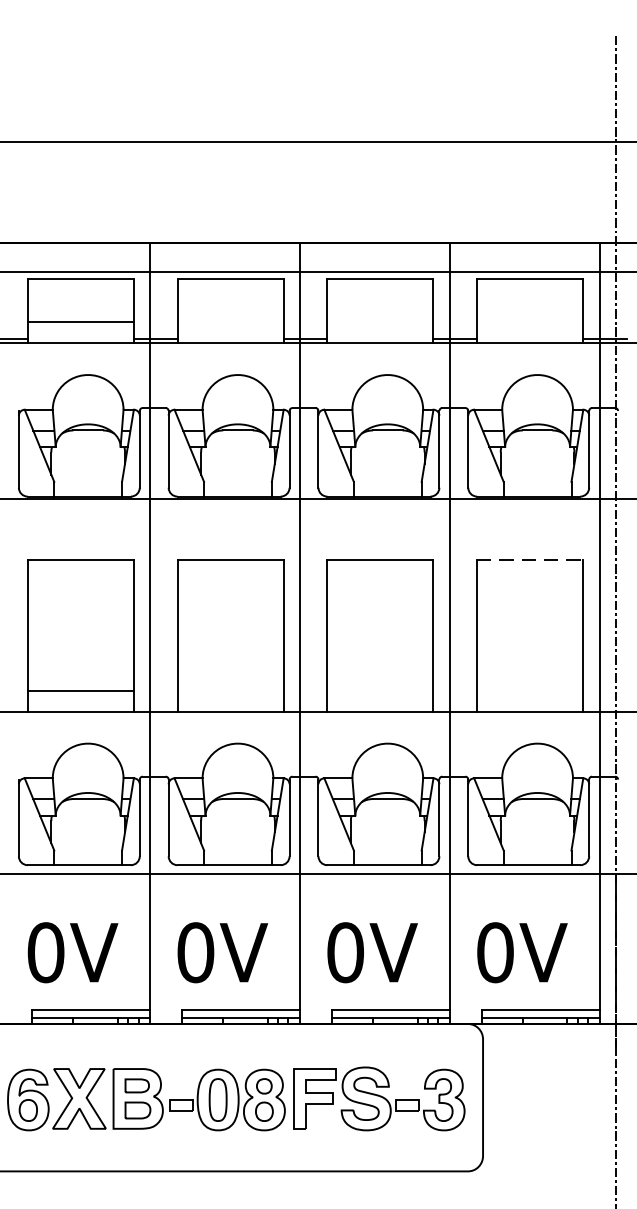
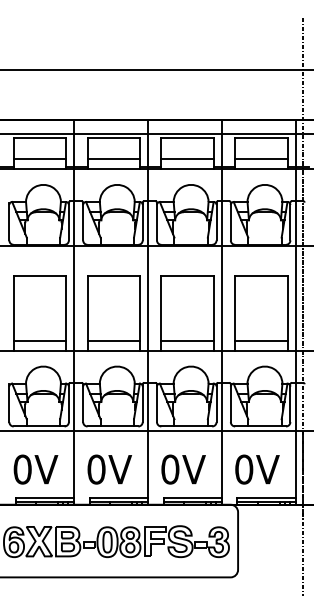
line: (230, 323) -> (113, 159), added
line: (380, 323) -> (187, 159), added
line: (530, 323) -> (261, 159), added
line: (530, 560) -> (261, 276), dashed -> solid
line: (230, 690) -> (113, 340), added
line: (380, 690) -> (187, 340), added
line: (530, 690) -> (261, 340), added

